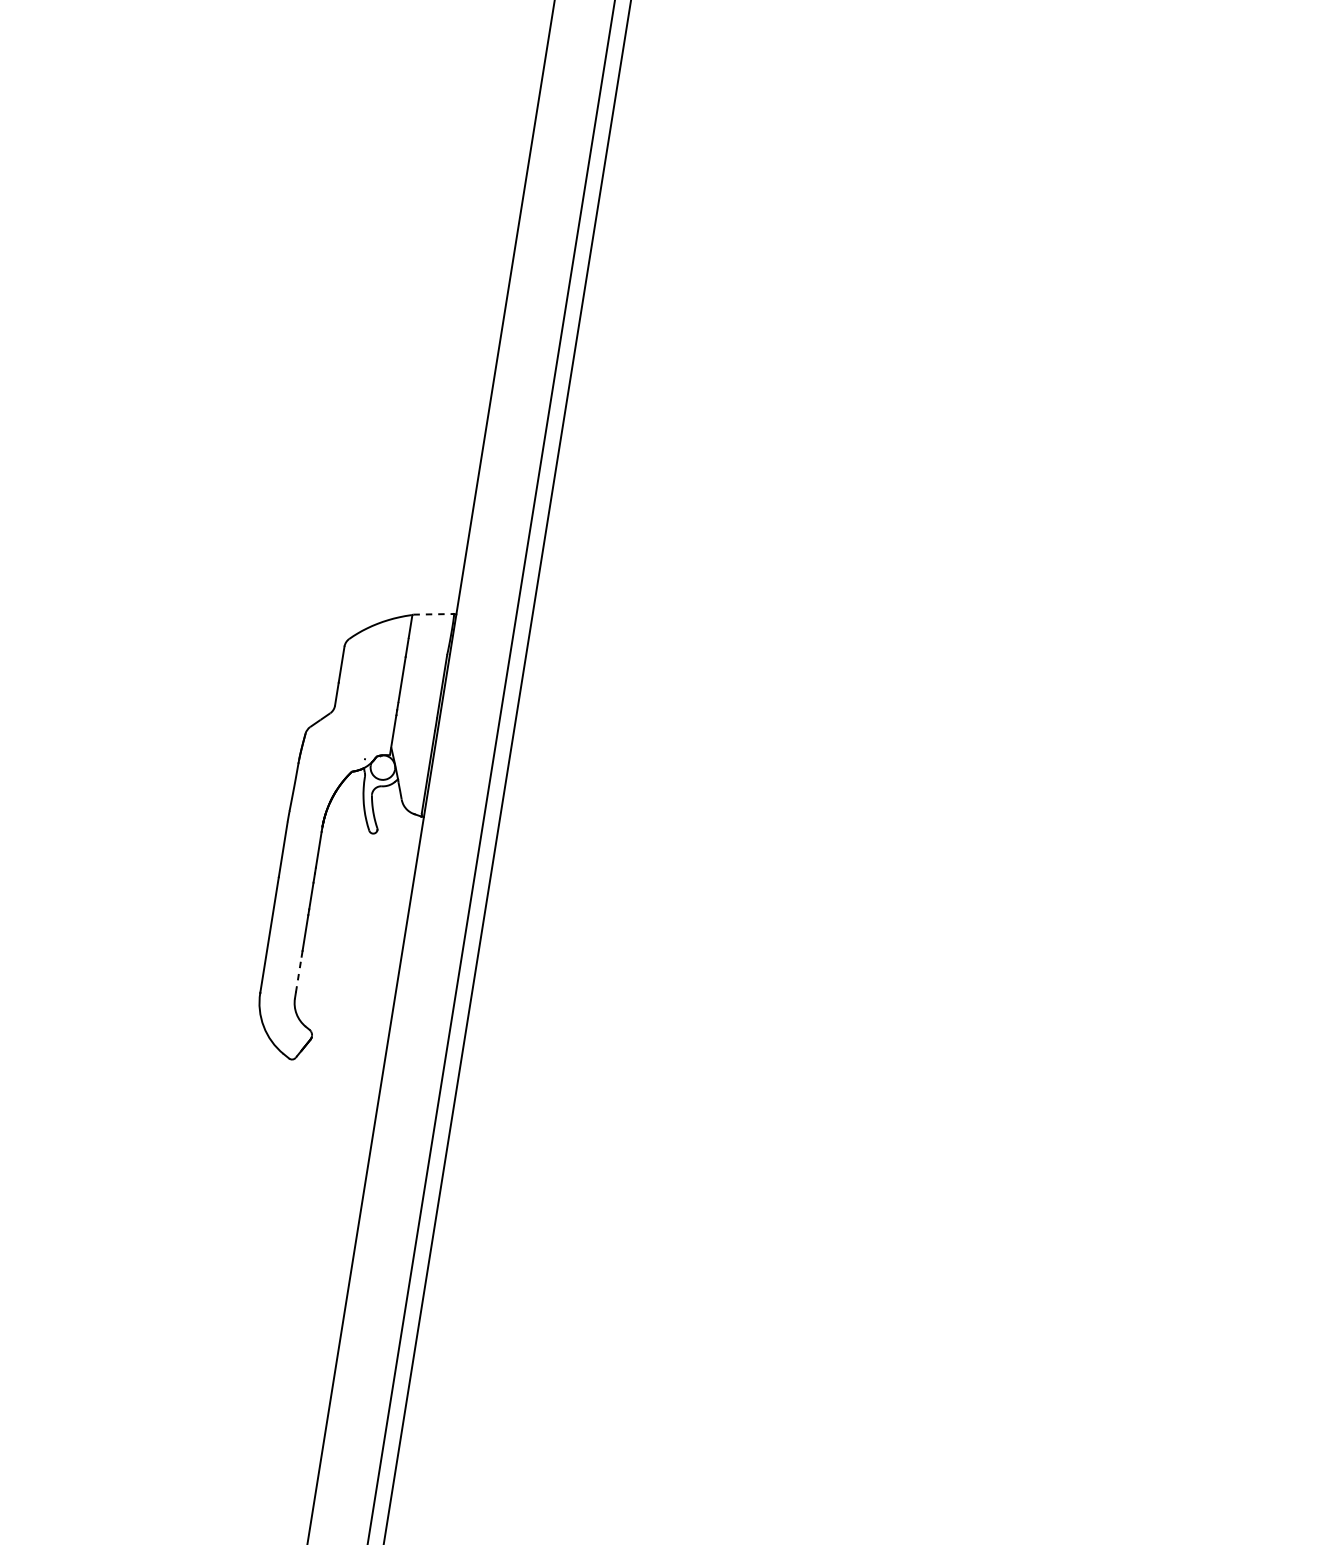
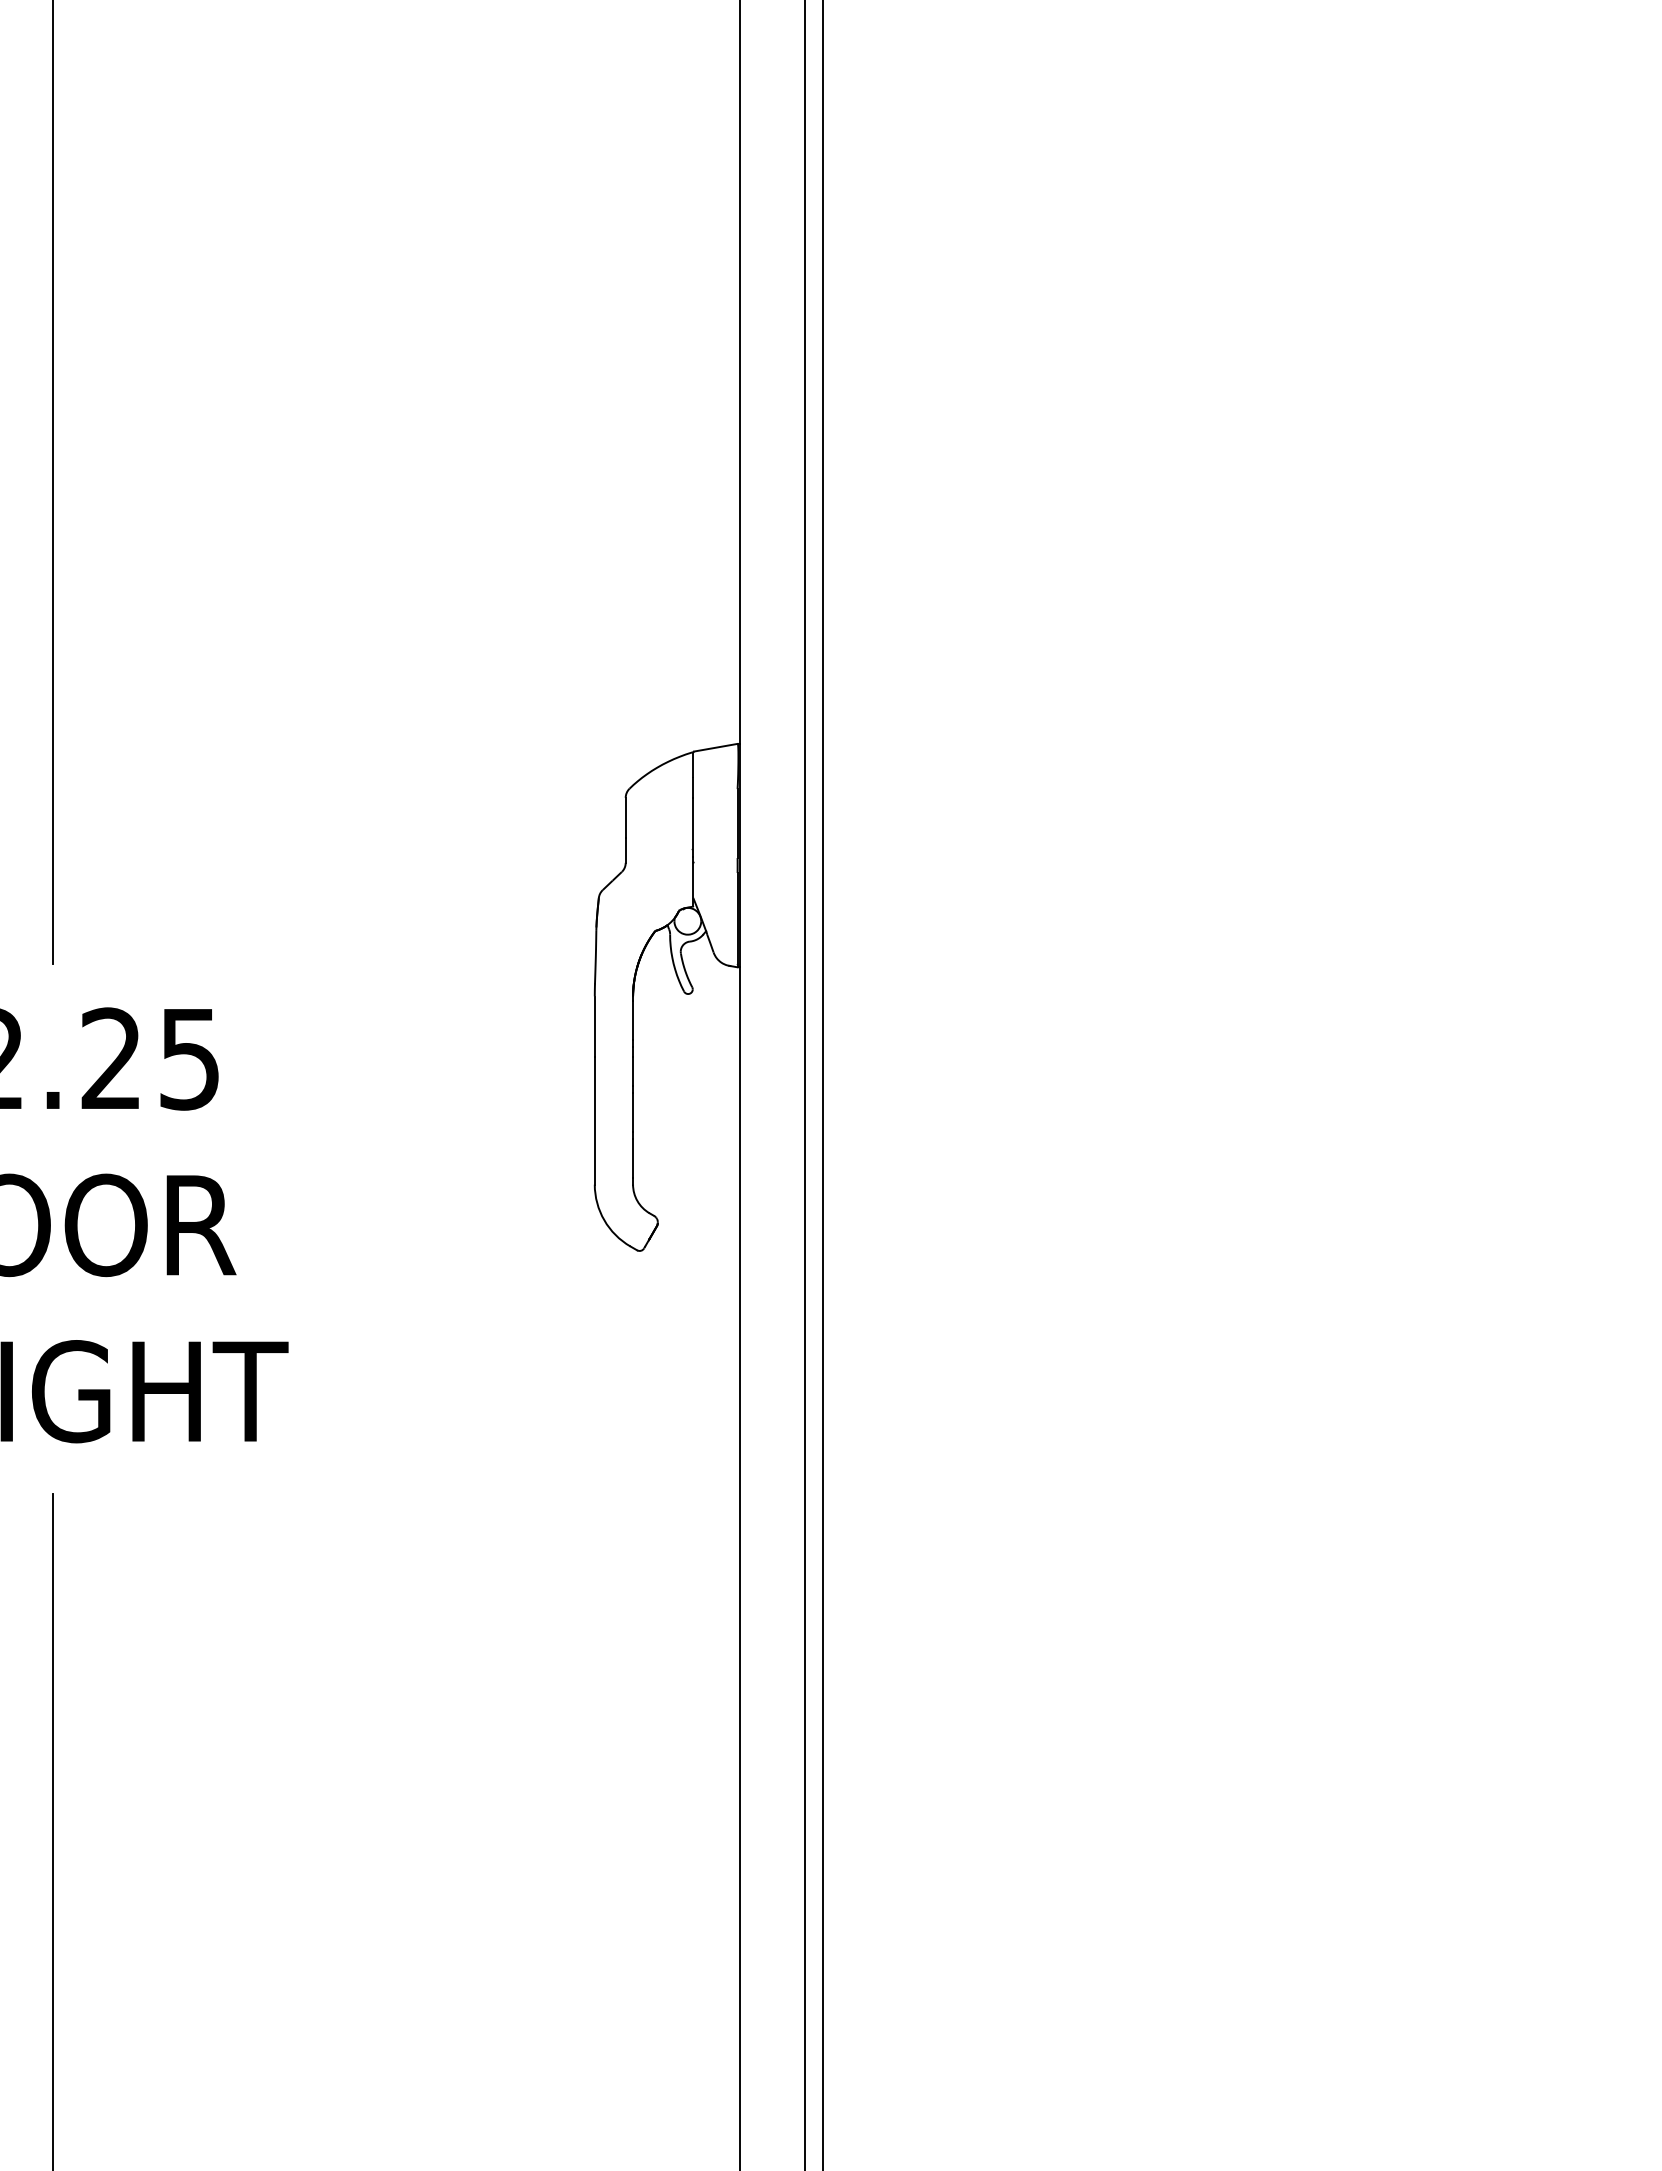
line: (433, 614) -> (715, 747), dashed -> solid
line: (299, 974) -> (633, 1158), dashed -> solid

